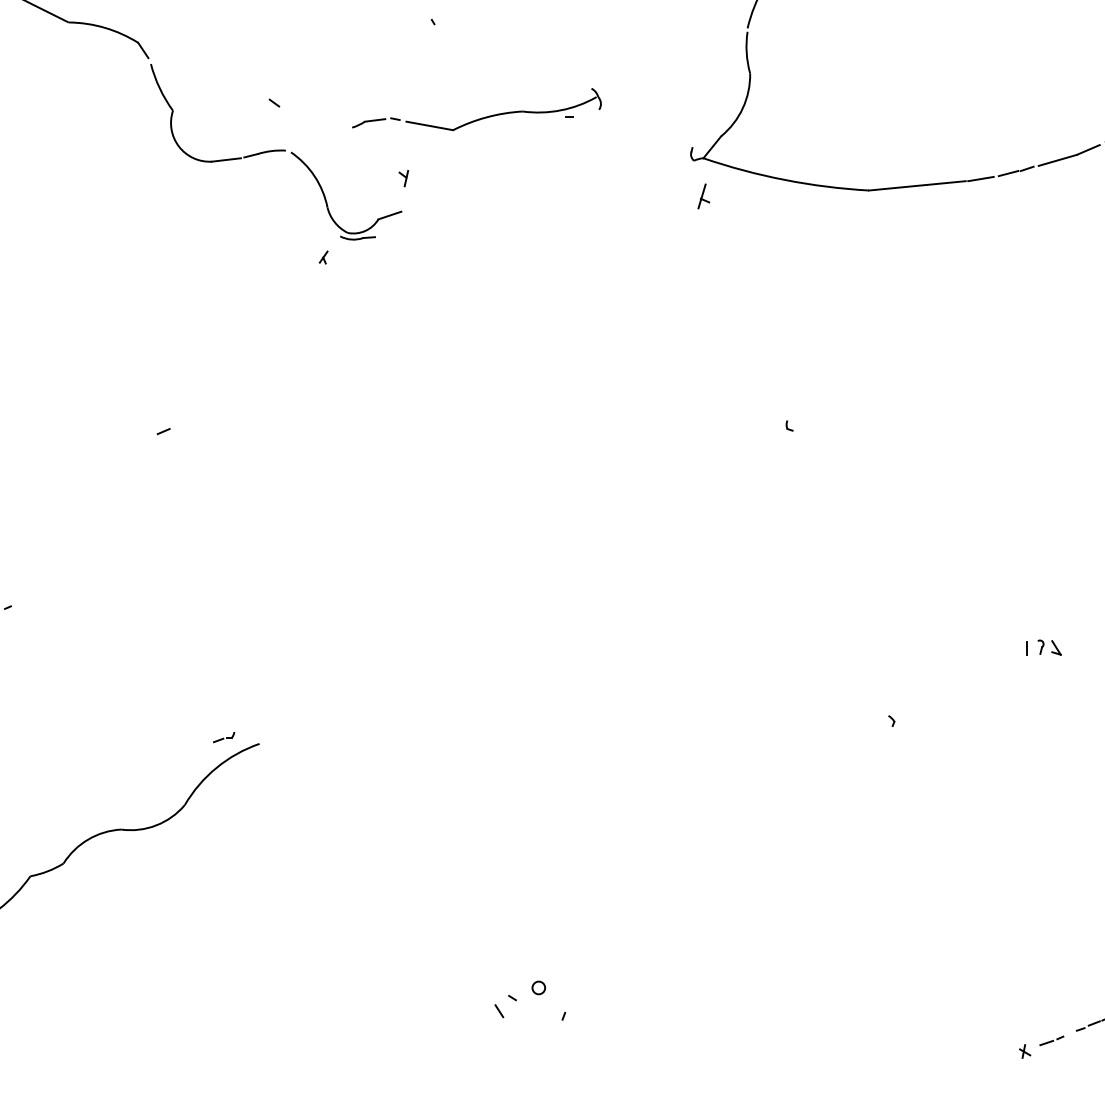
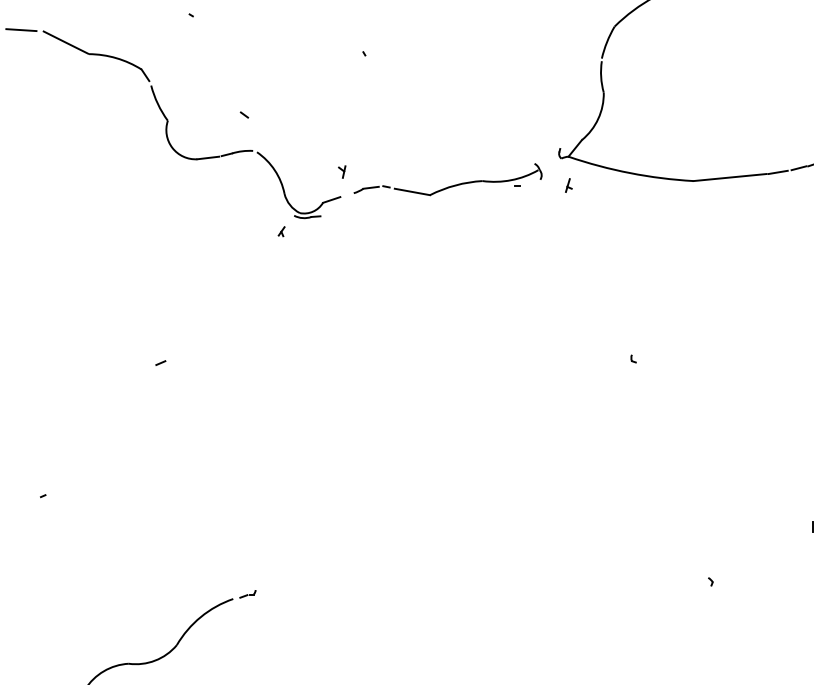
part: (478, 118) -> (449, 186), moved
part: (703, 196) -> (568, 185), size x0.71
part: (224, 737) -> (248, 594), moved

